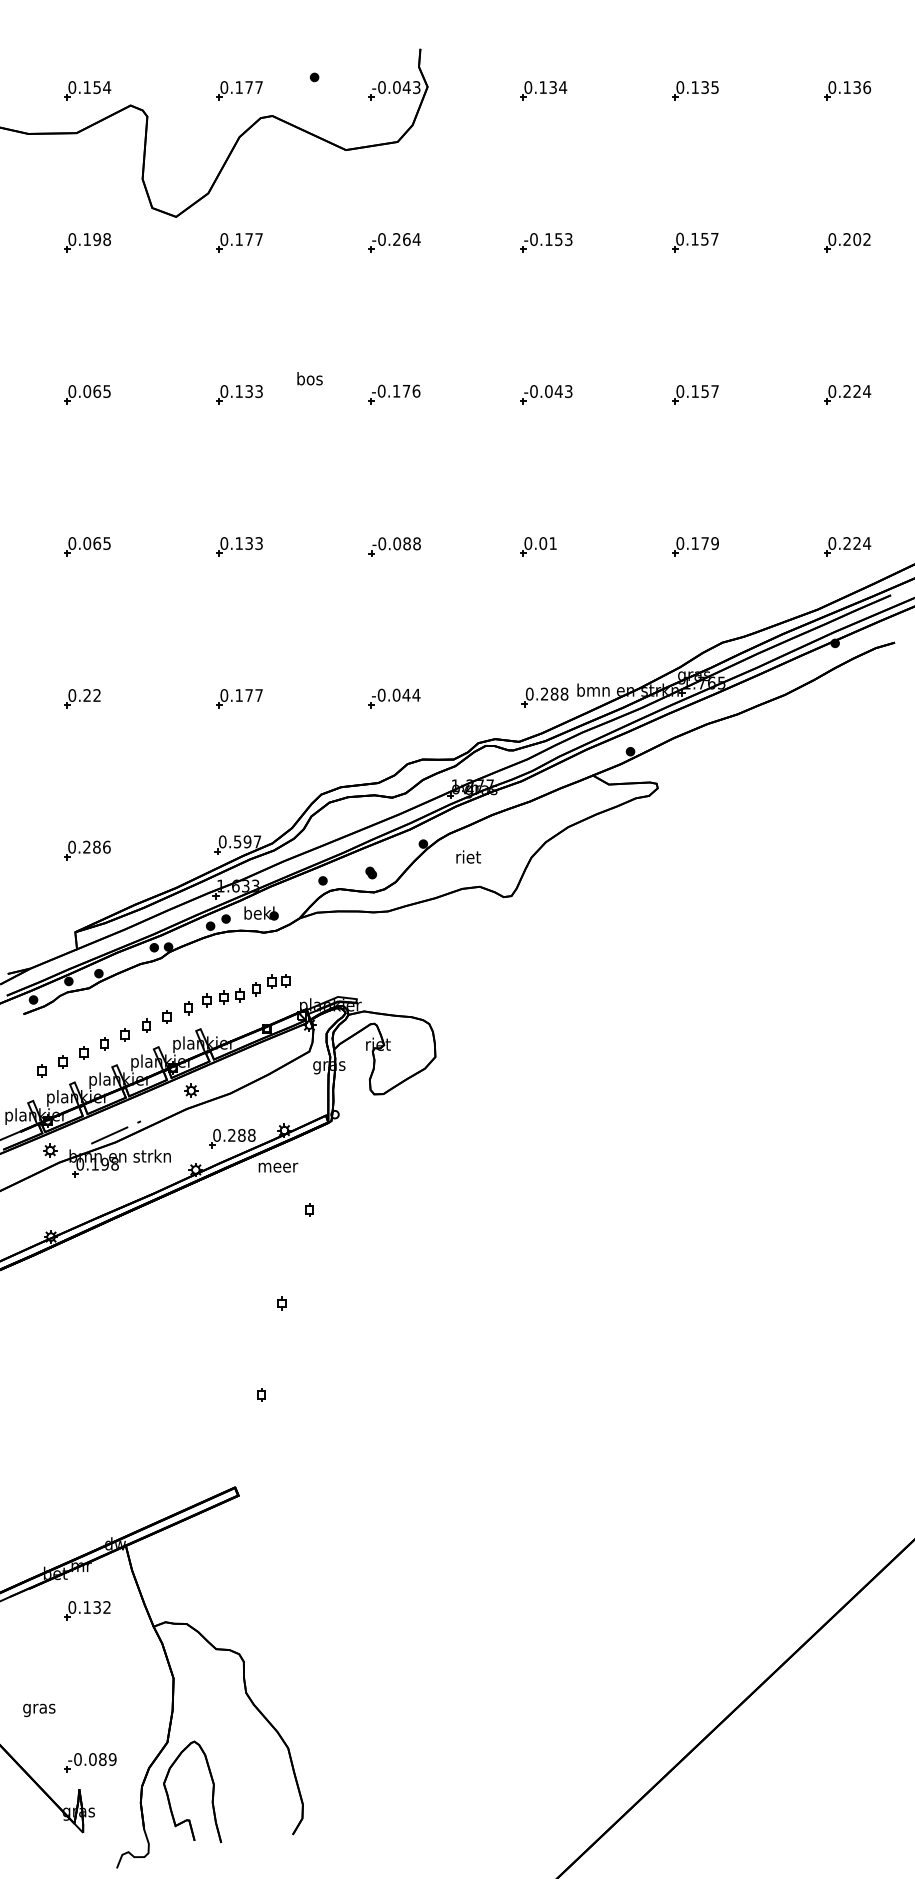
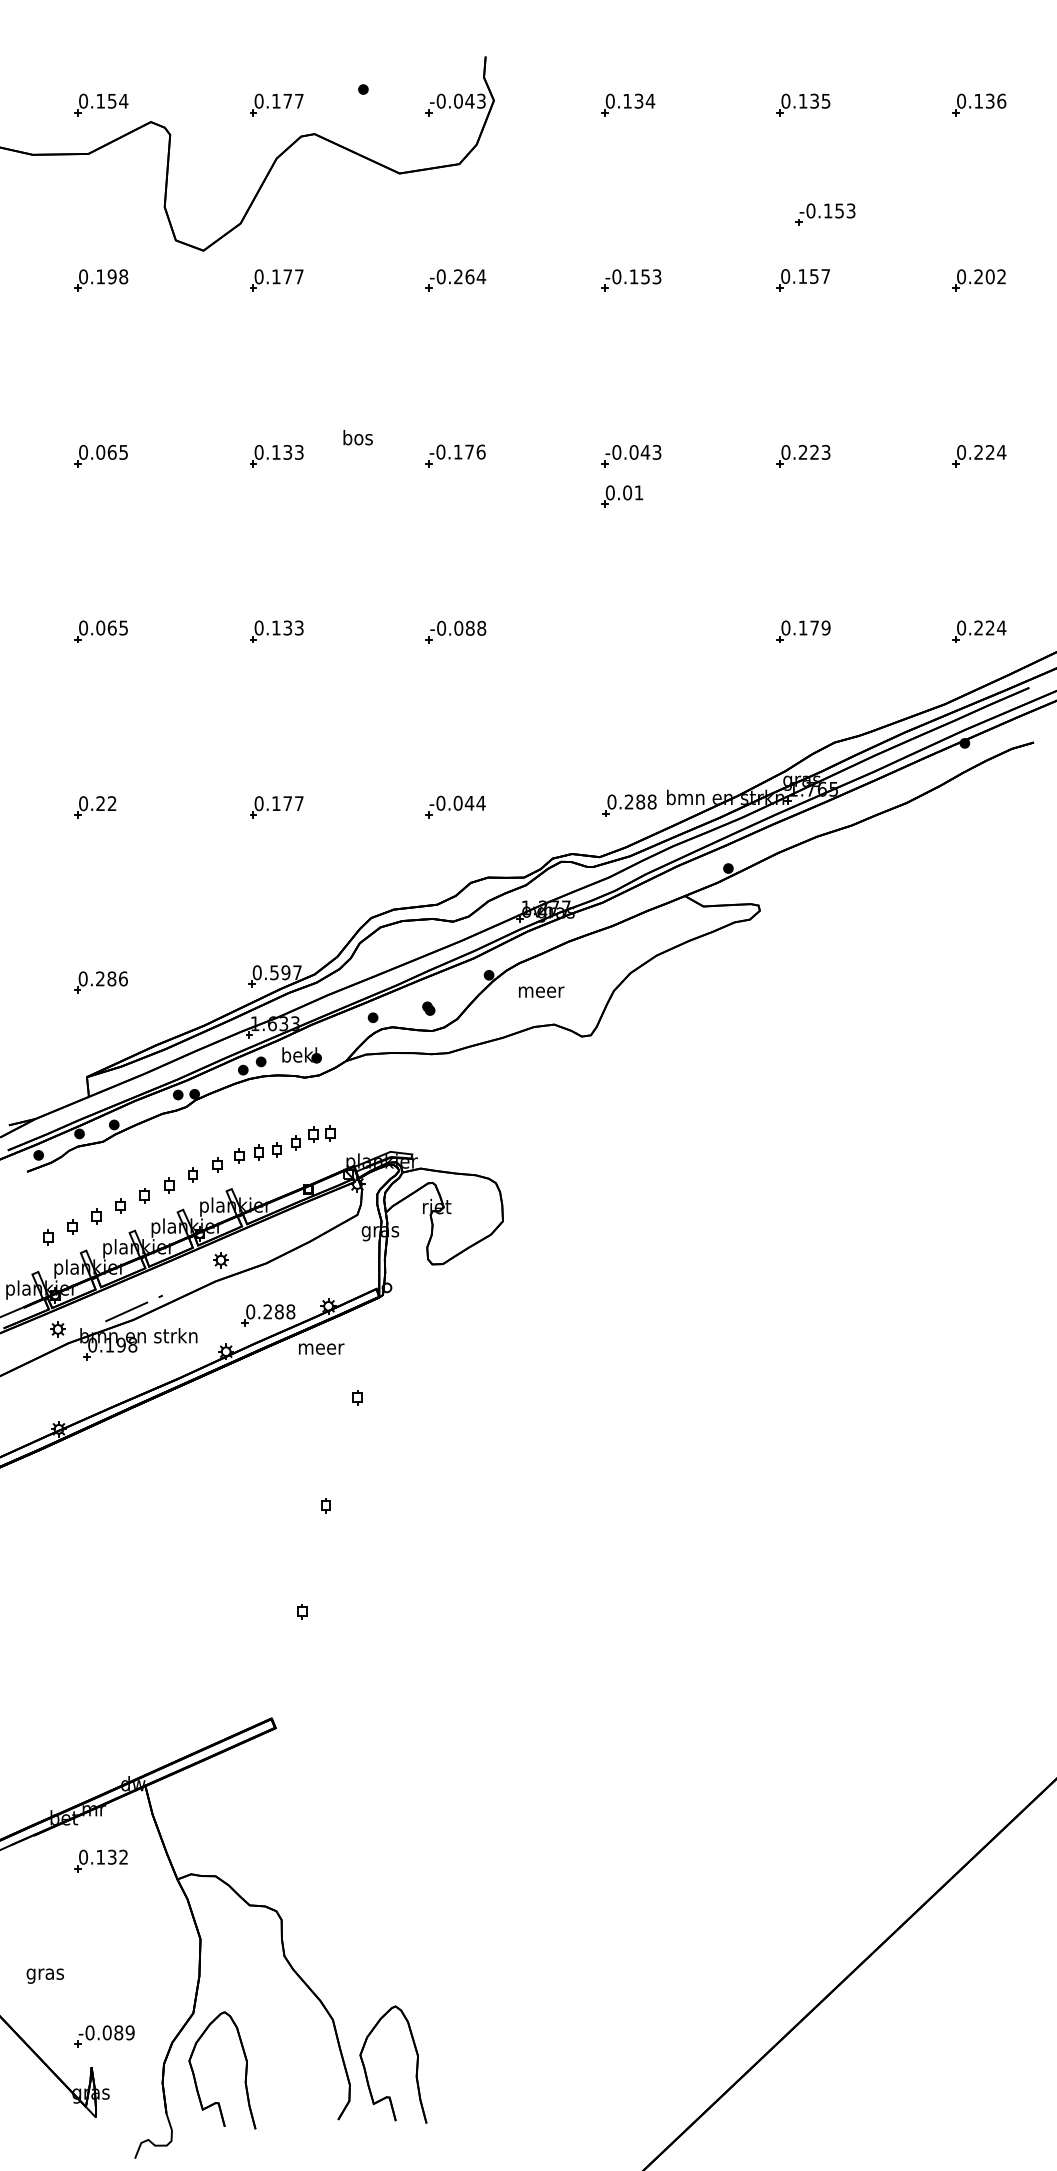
part: (714, 185) -> (825, 214), added
text: (704, 391) -> (813, 452), 0.157 -> 0.223
part: (538, 546) -> (622, 496), moved
text: (468, 856) -> (541, 989), riet -> meer
part: (360, 1786) -> (416, 2064), added

